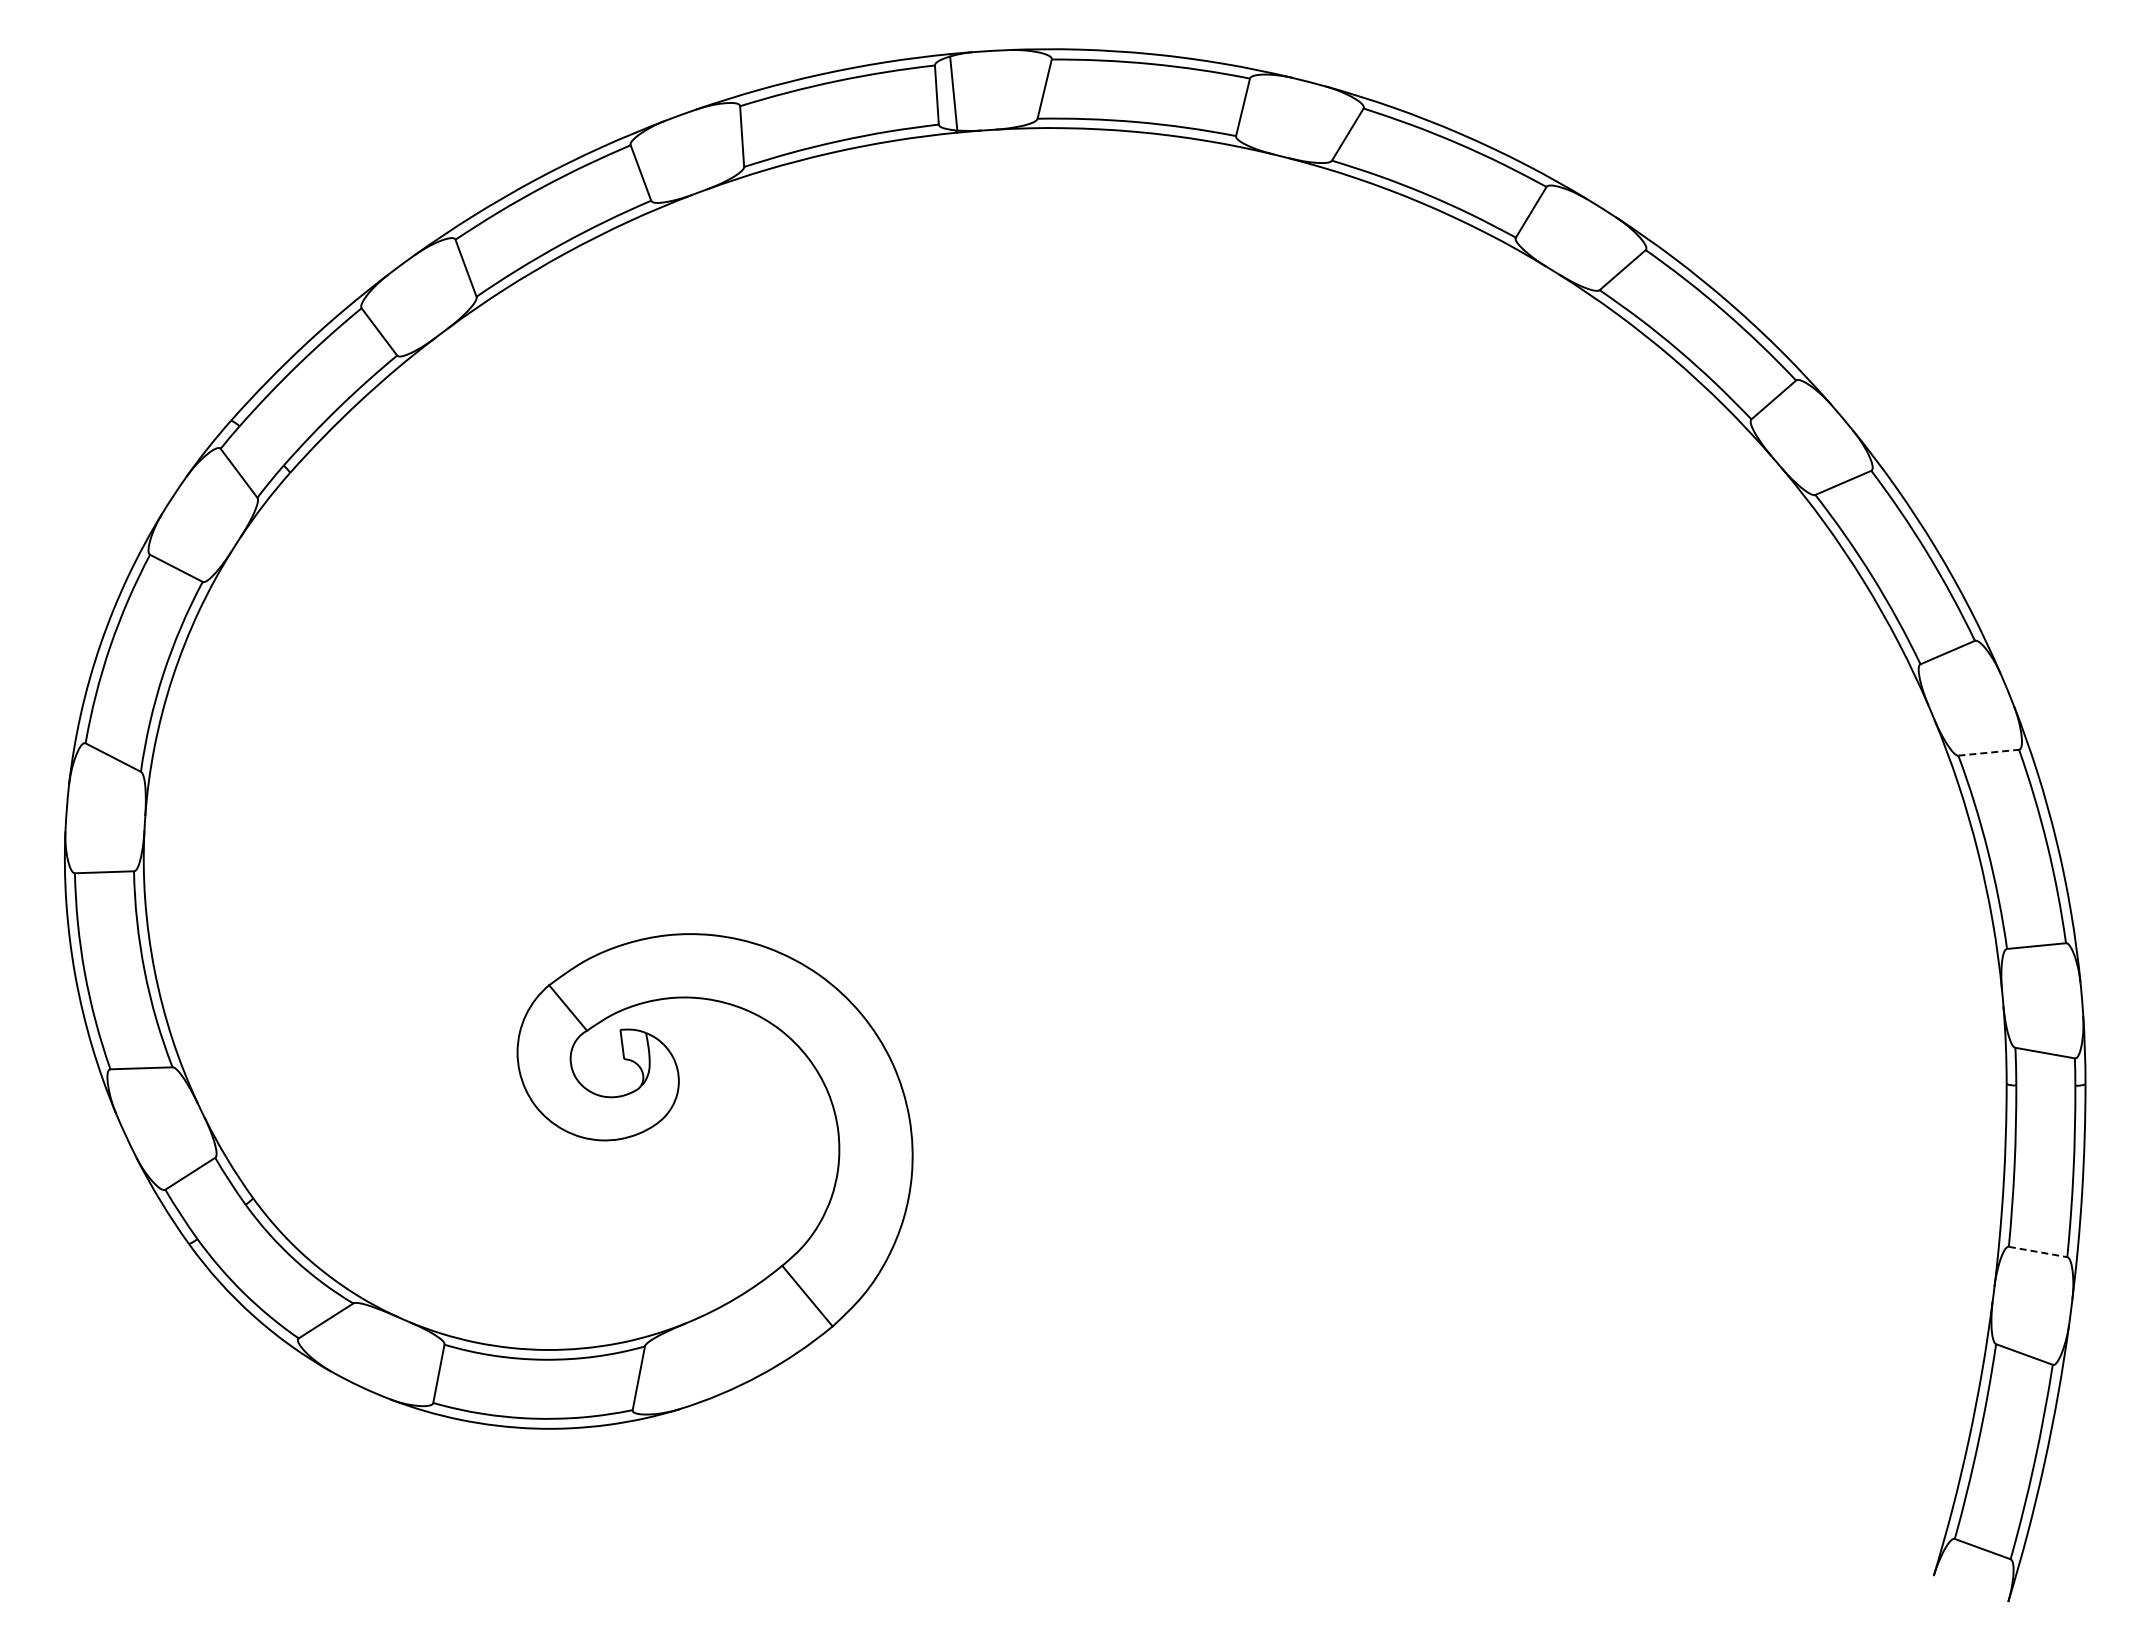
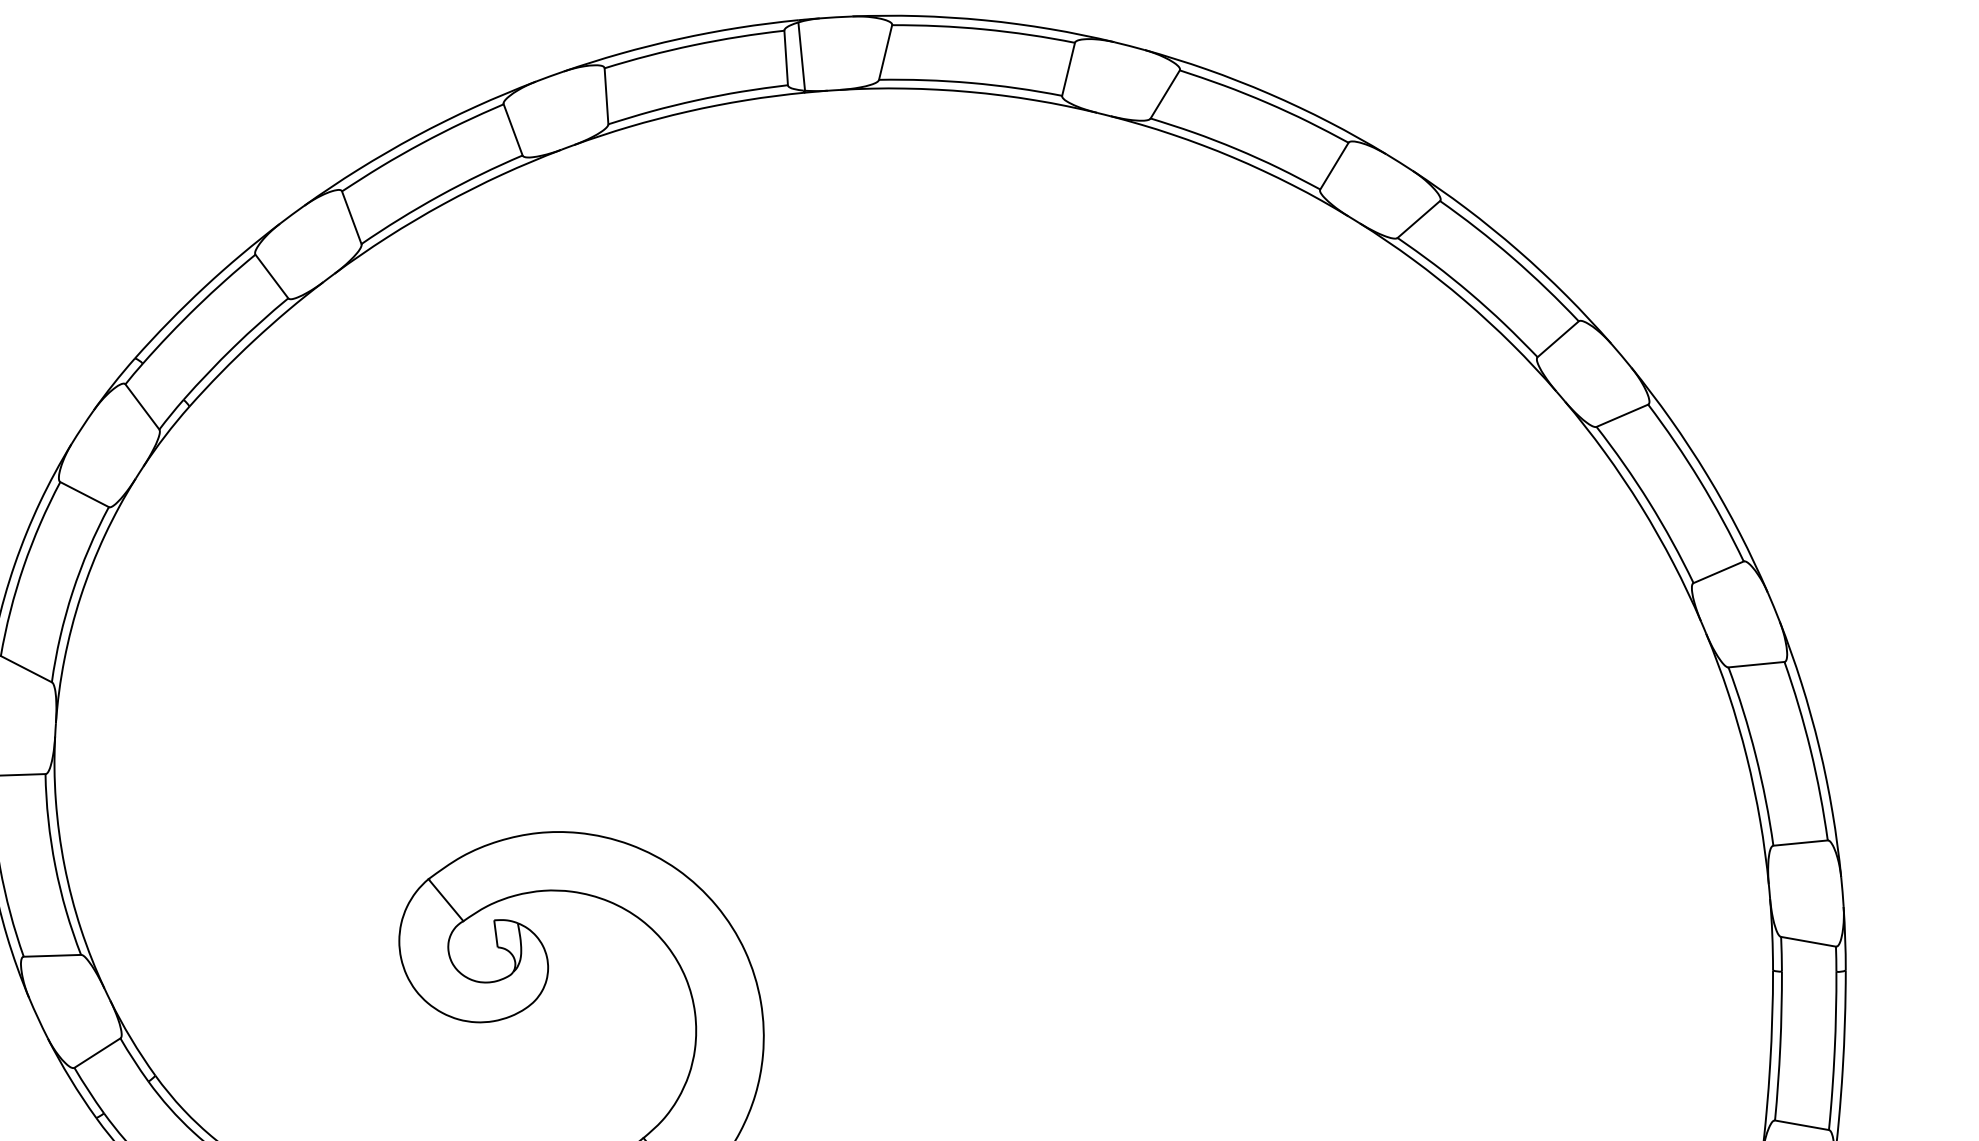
line: (1988, 752) -> (1756, 664), dashed -> solid
line: (2038, 1252) -> (1802, 1125), dashed -> solid

